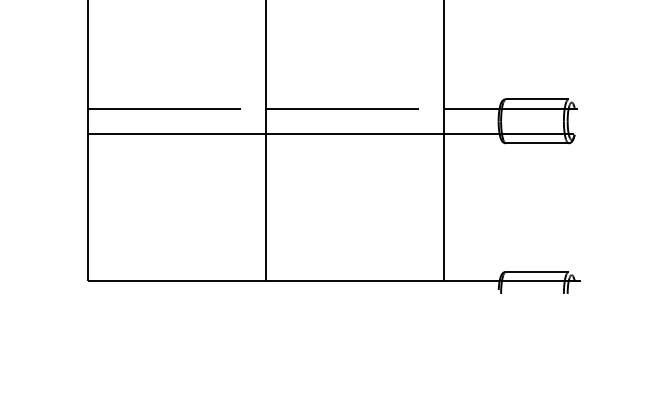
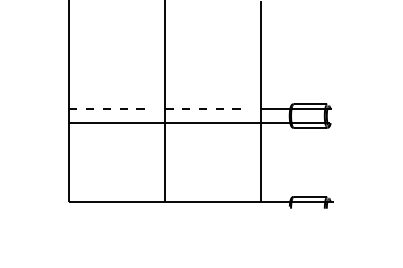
line: (164, 109) -> (110, 109), solid -> dashed
line: (343, 109) -> (206, 109), solid -> dashed

